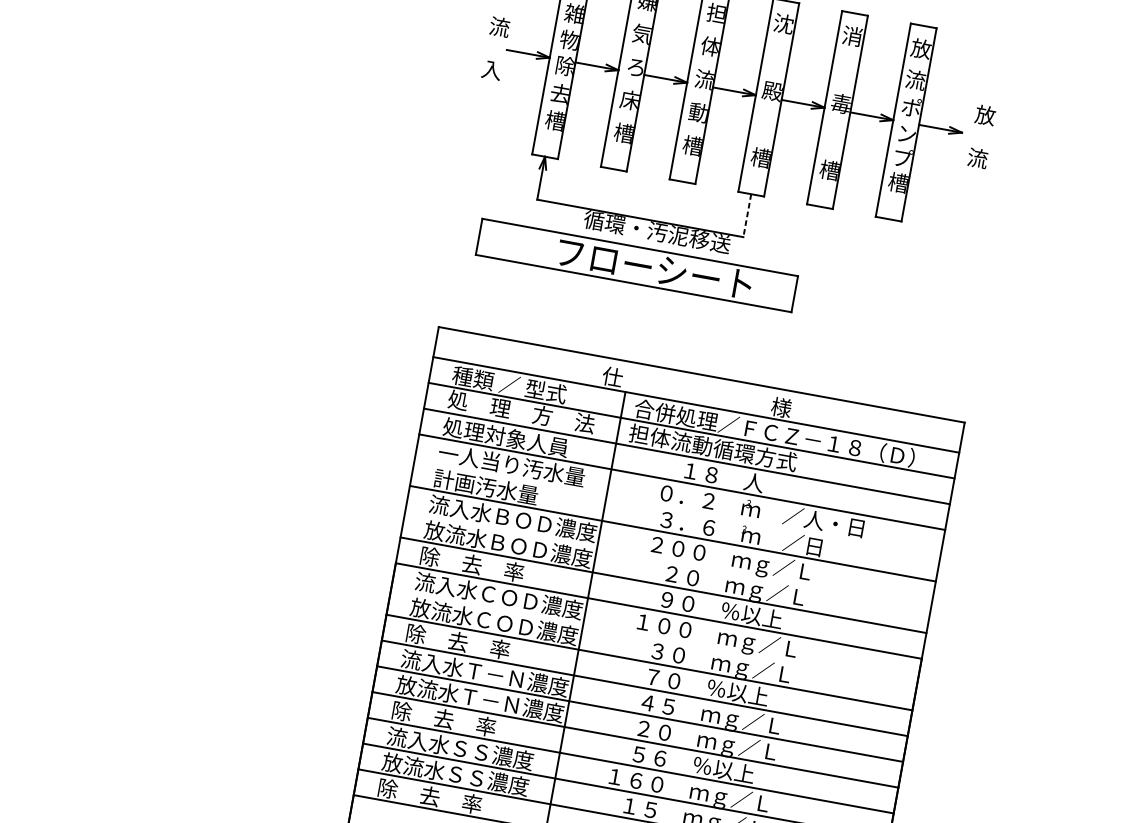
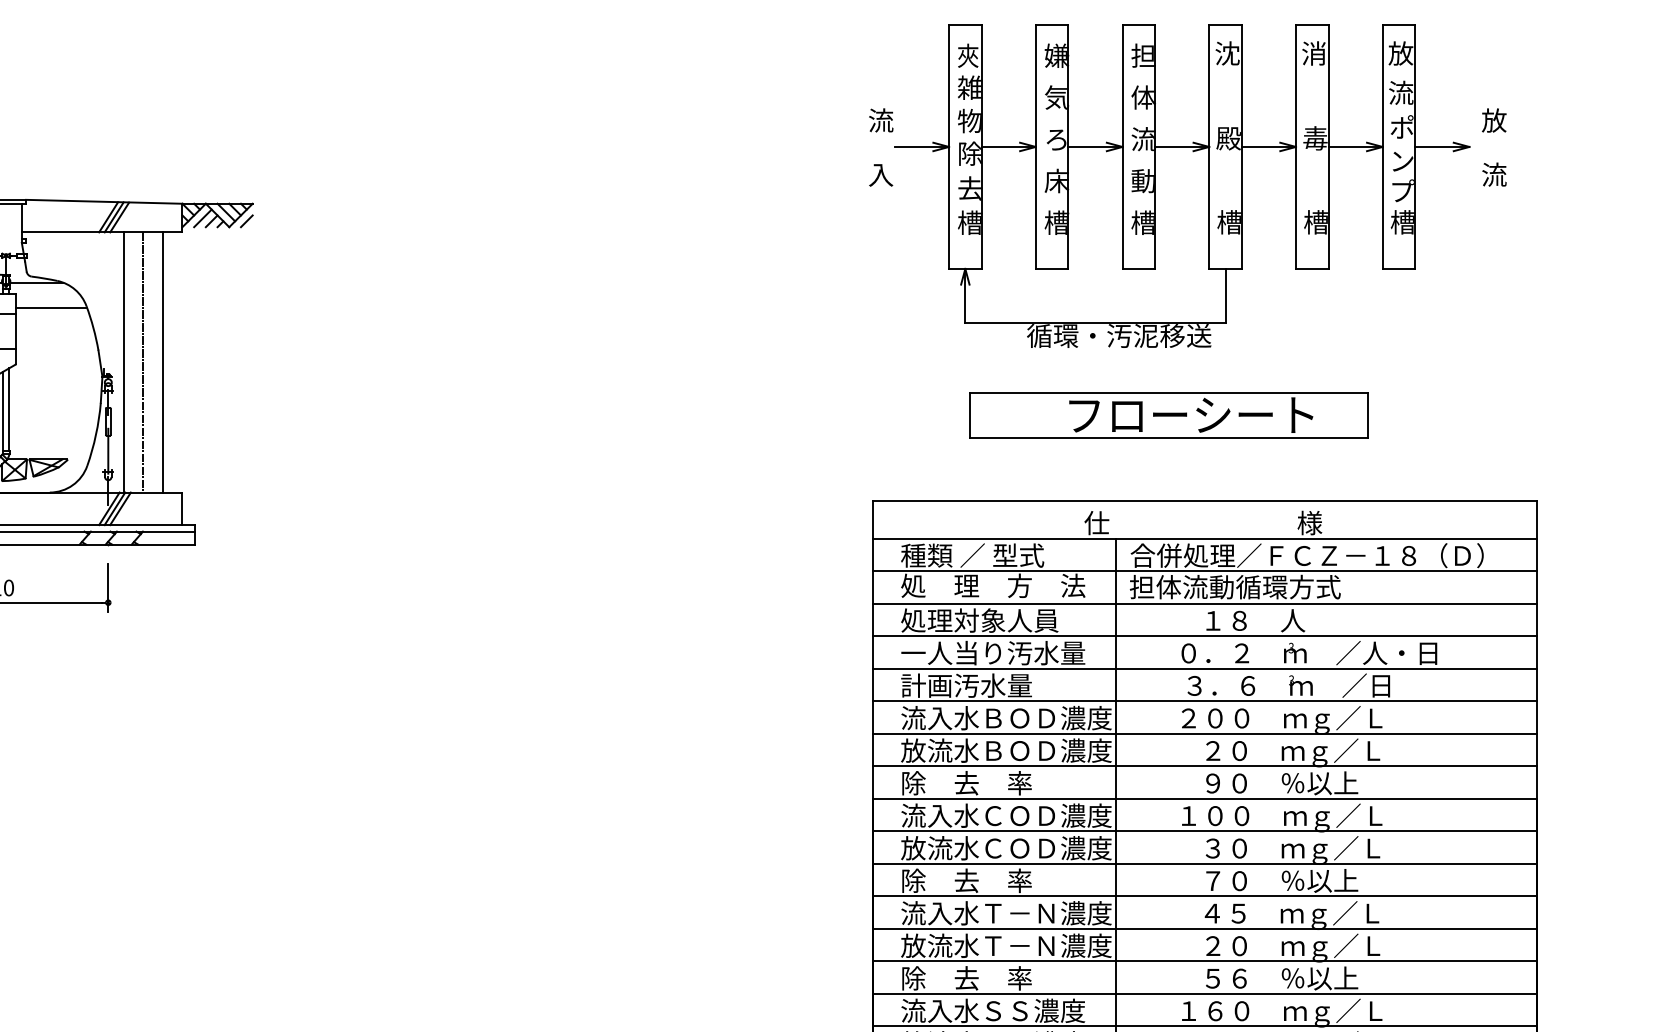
line: (747, 216) -> (1225, 296), dashed -> solid
part: (636, 265) -> (1168, 415), moved
line: (677, 507) -> (1205, 668), added
line: (668, 559) -> (1205, 733), added
line: (654, 637) -> (1205, 831), added

